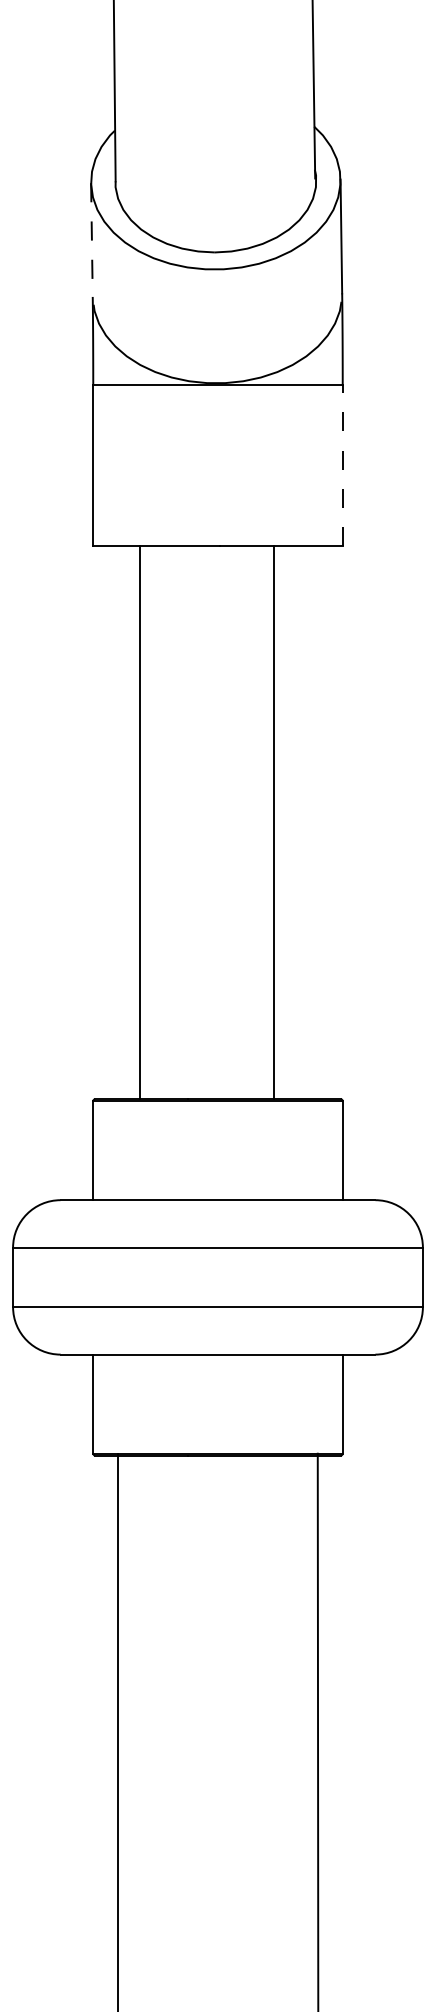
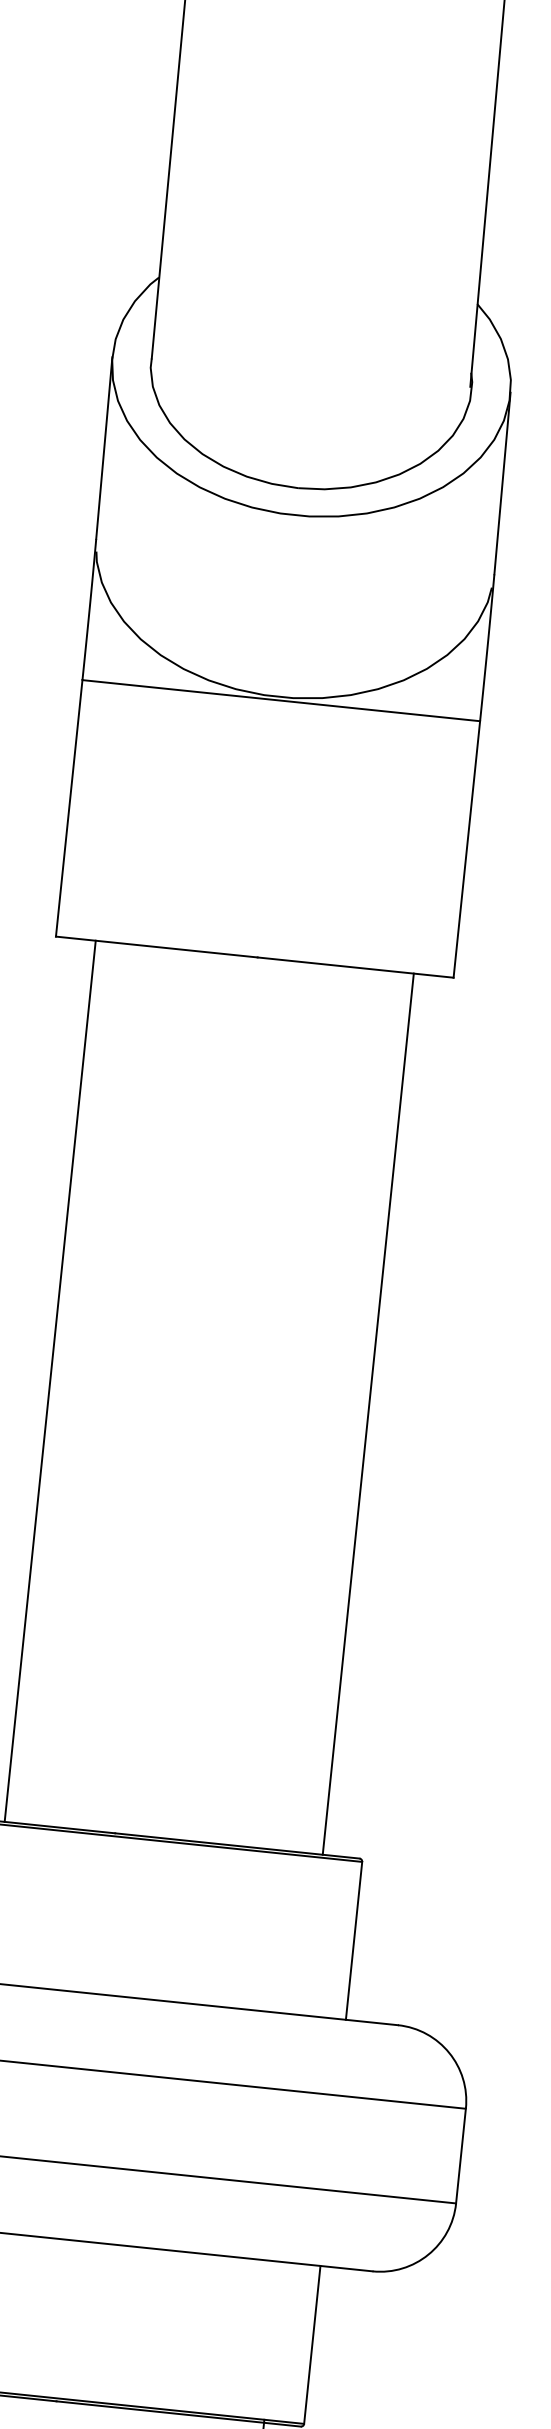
line: (91, 240) -> (103, 448), dashed -> solid
line: (342, 465) -> (466, 848), dashed -> solid
line: (140, 822) -> (50, 1380), moved
line: (273, 822) -> (367, 1413), moved

